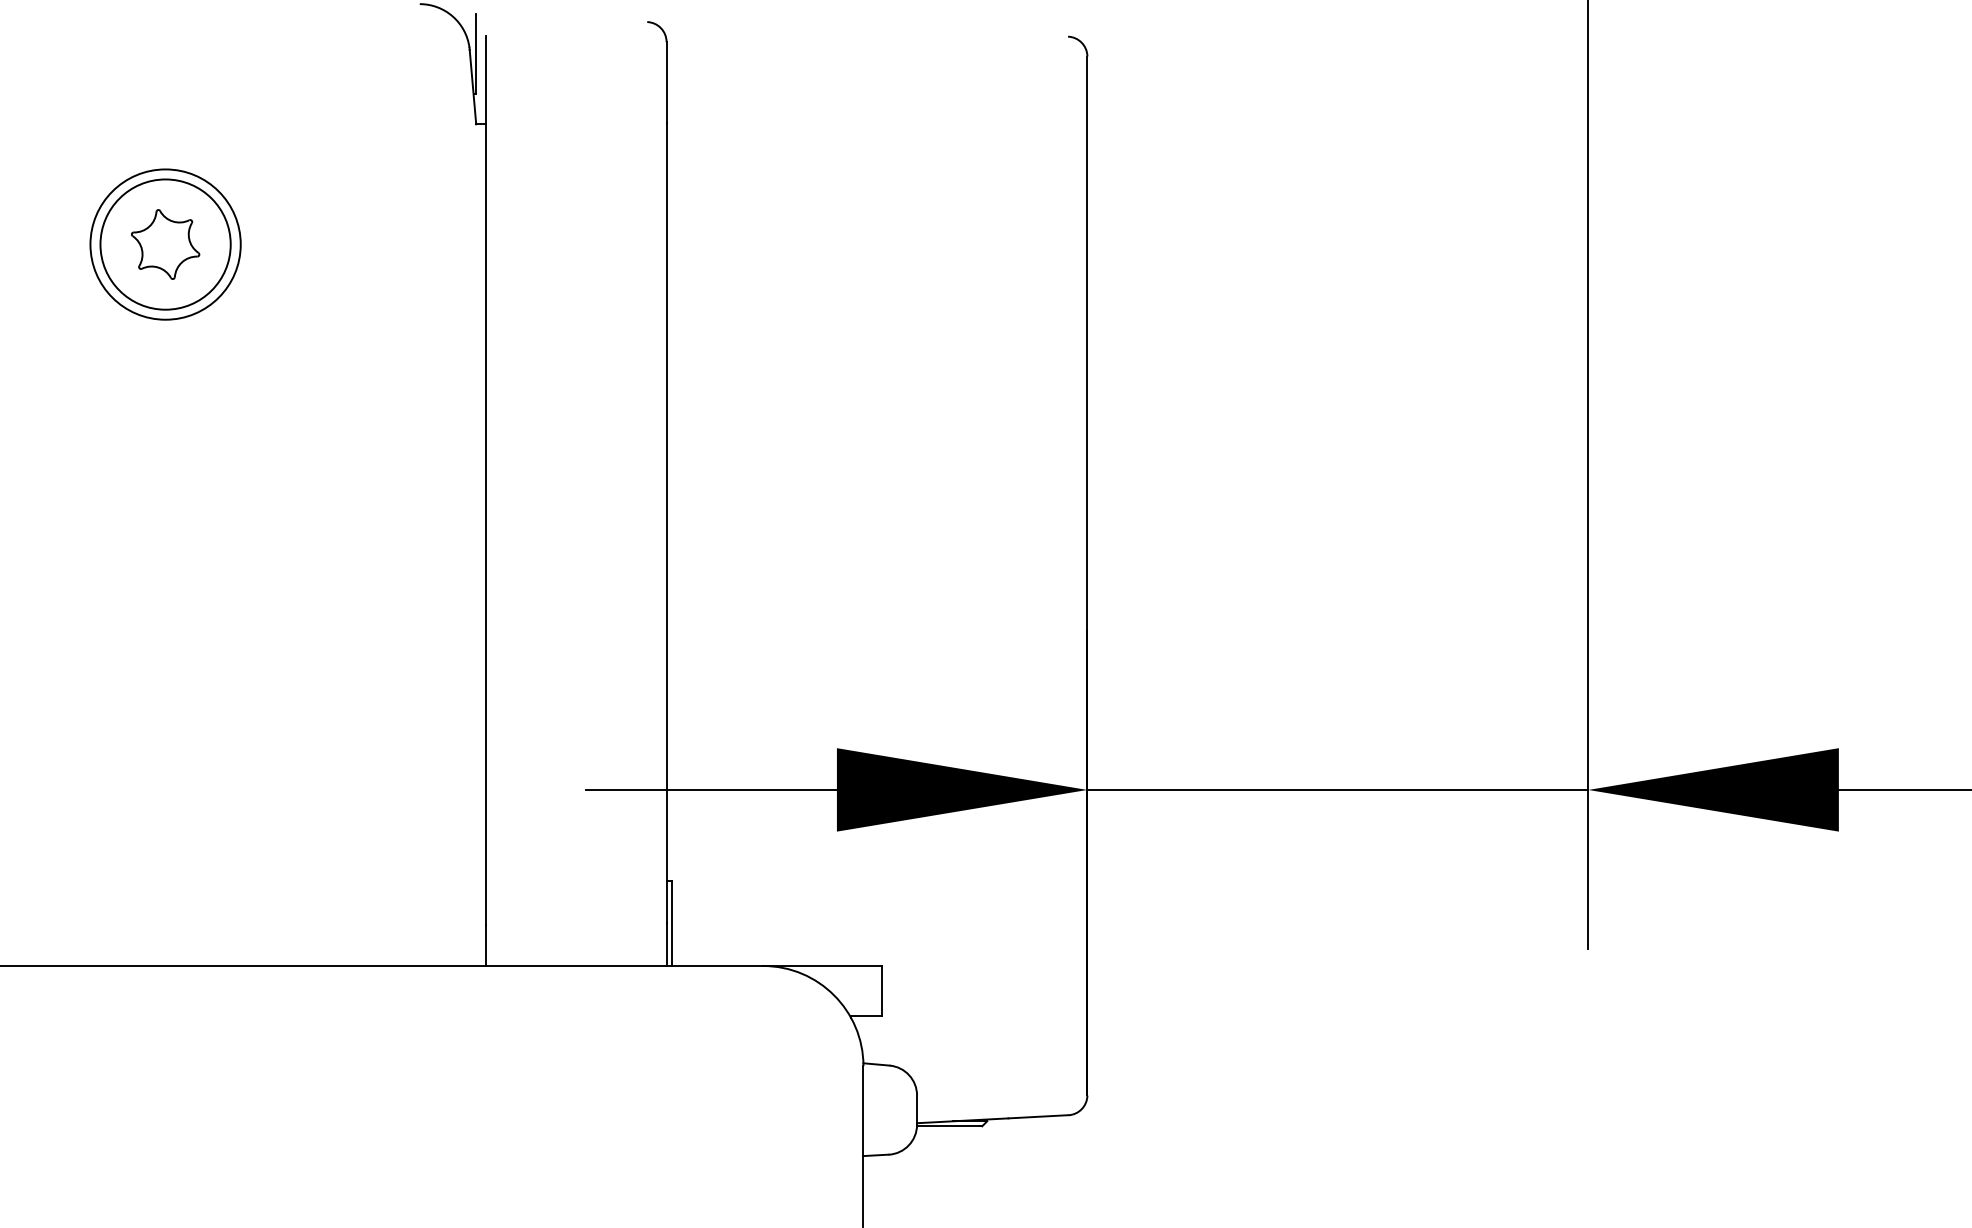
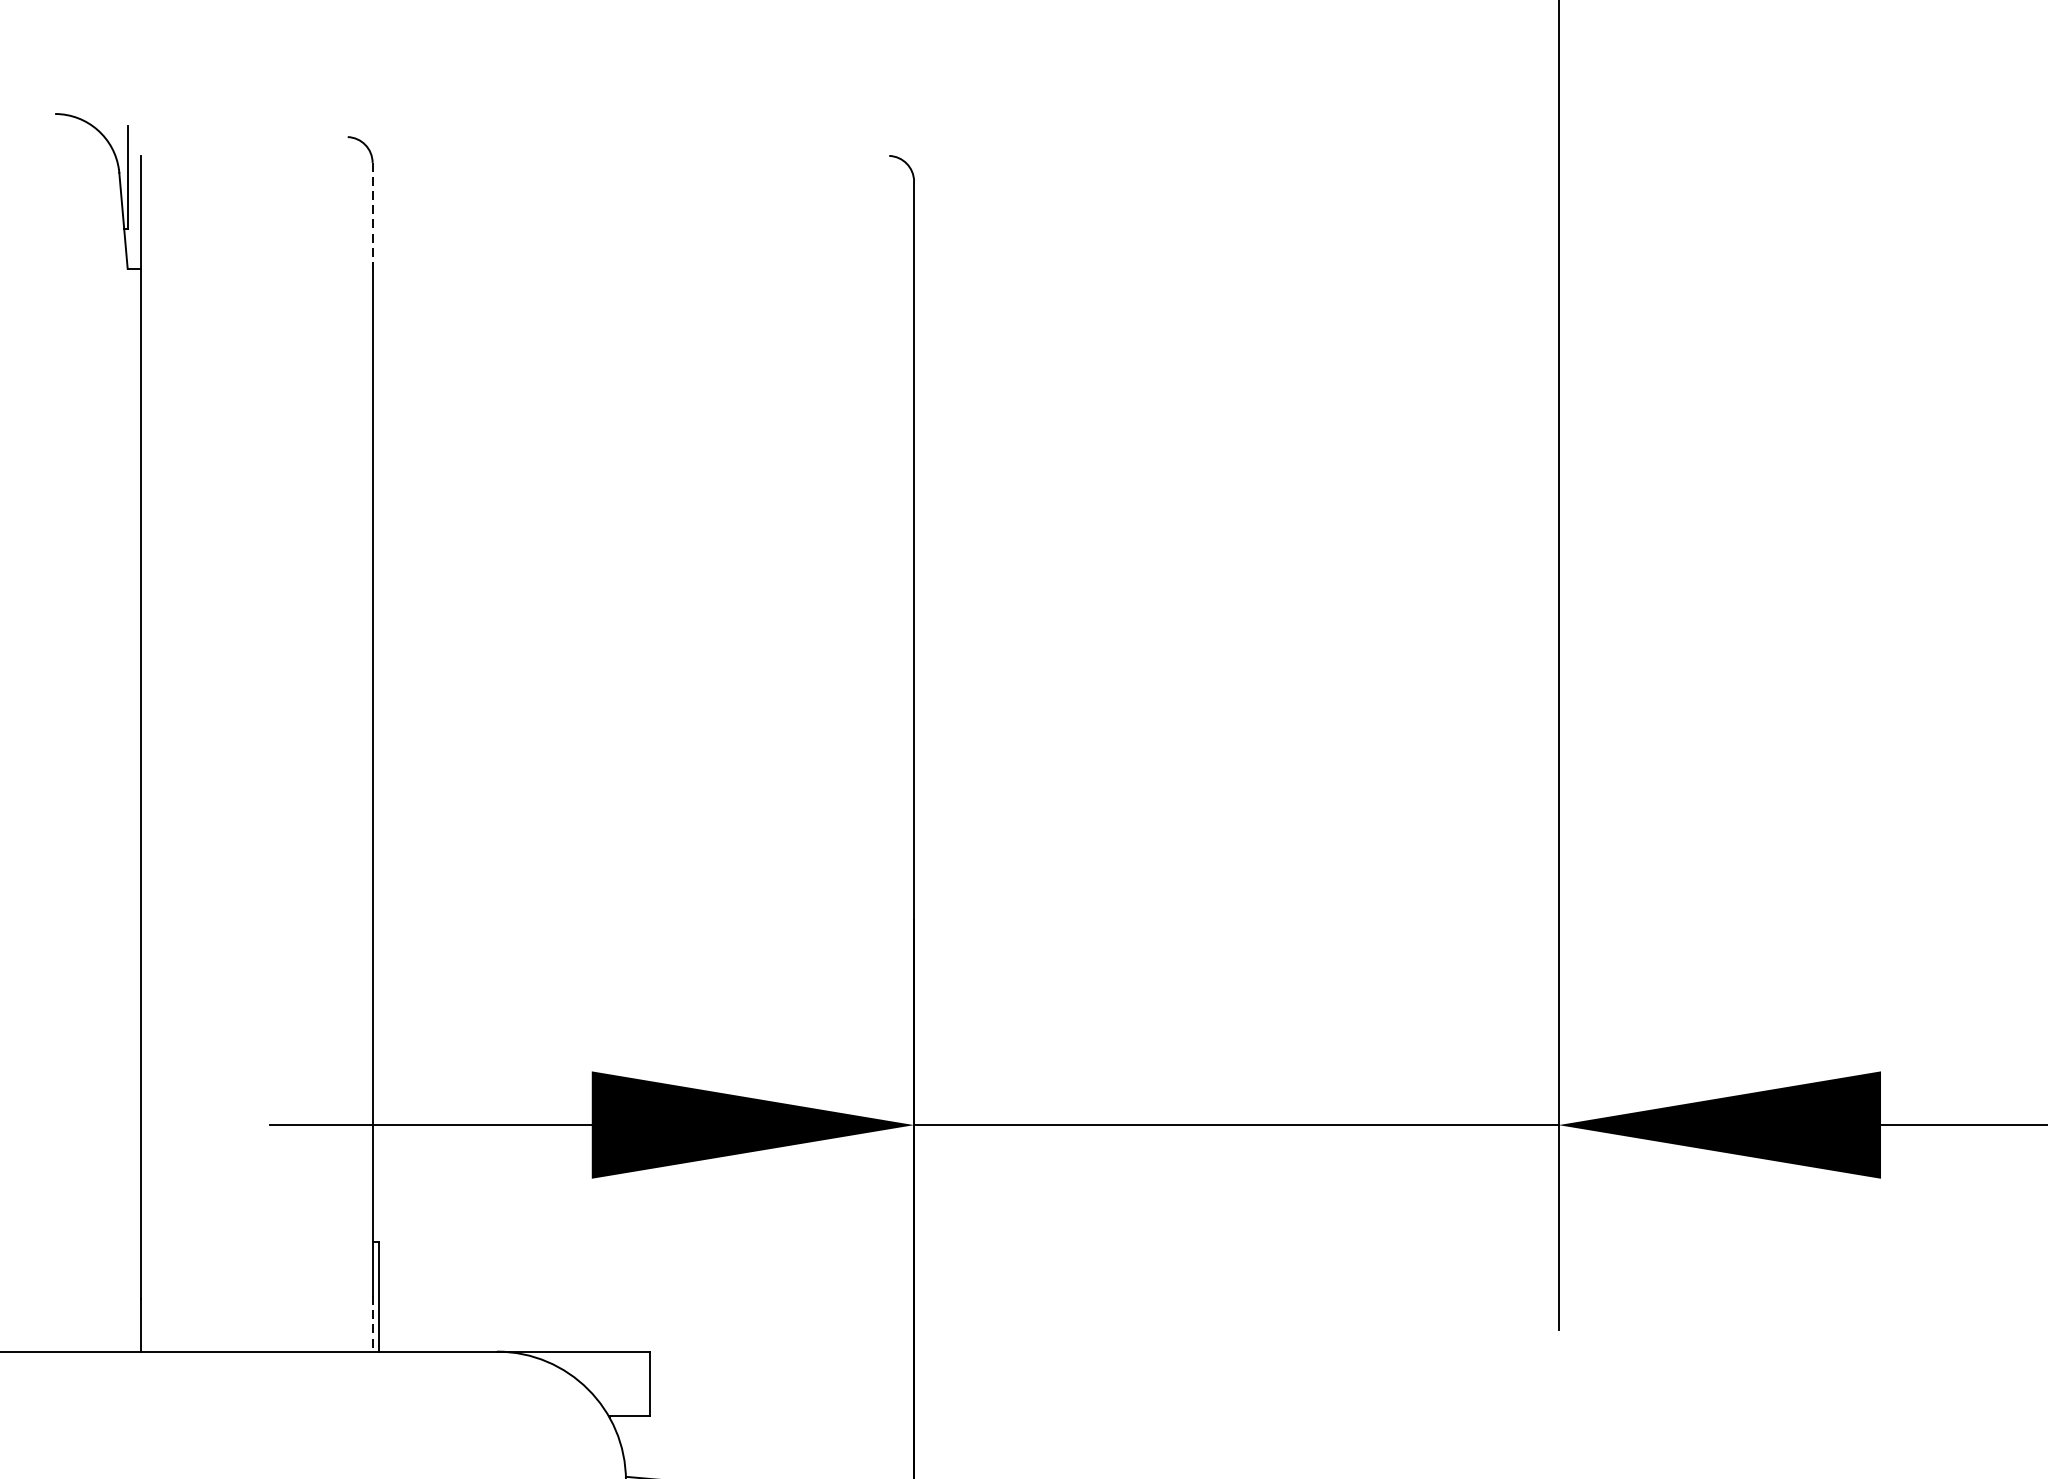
line: (666, 82) -> (372, 214), solid -> dashed
line: (666, 944) -> (372, 1323), solid -> dashed

